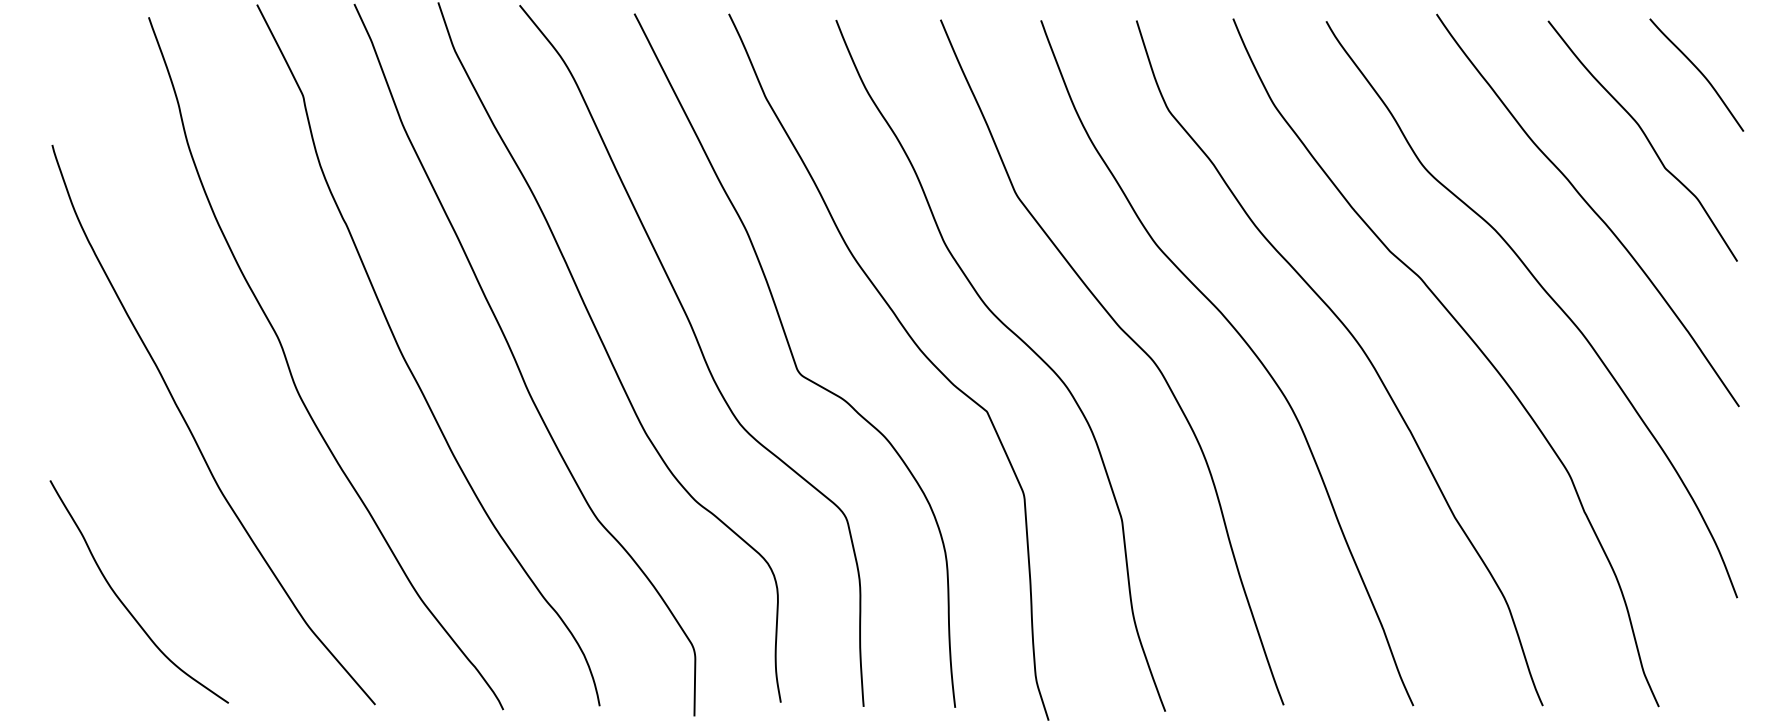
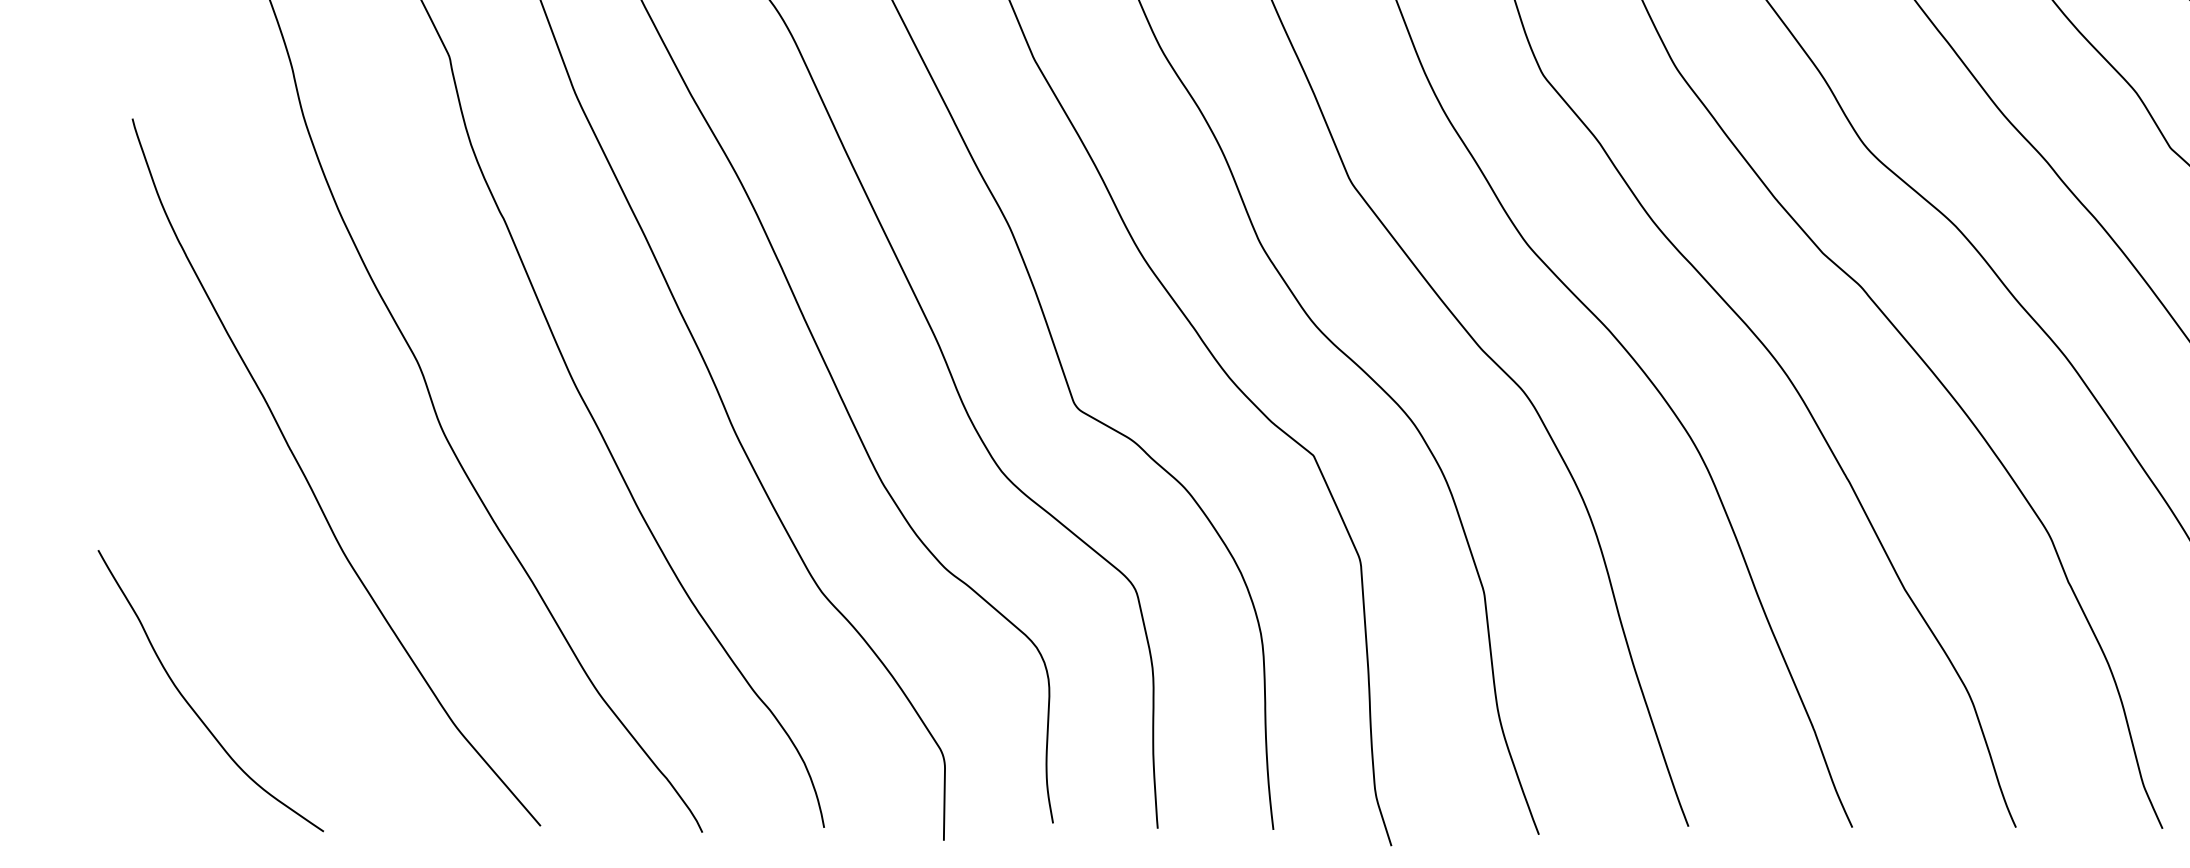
curve: (123, 602) -> (190, 704), moved

